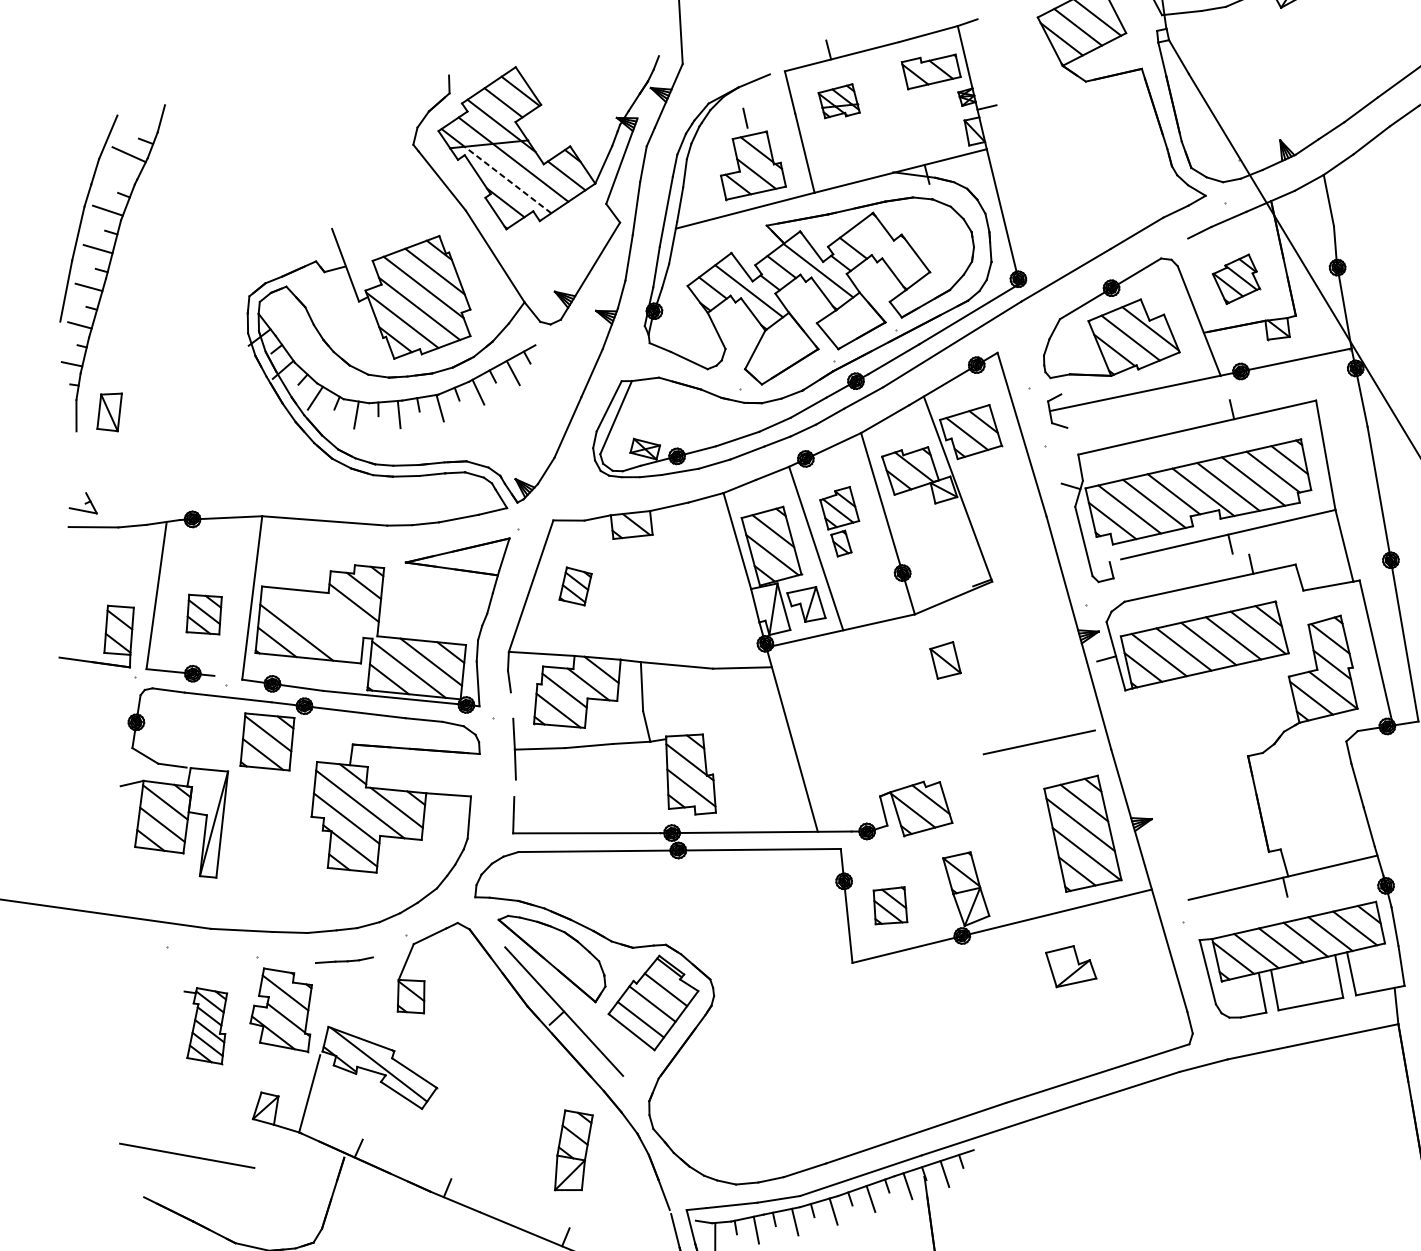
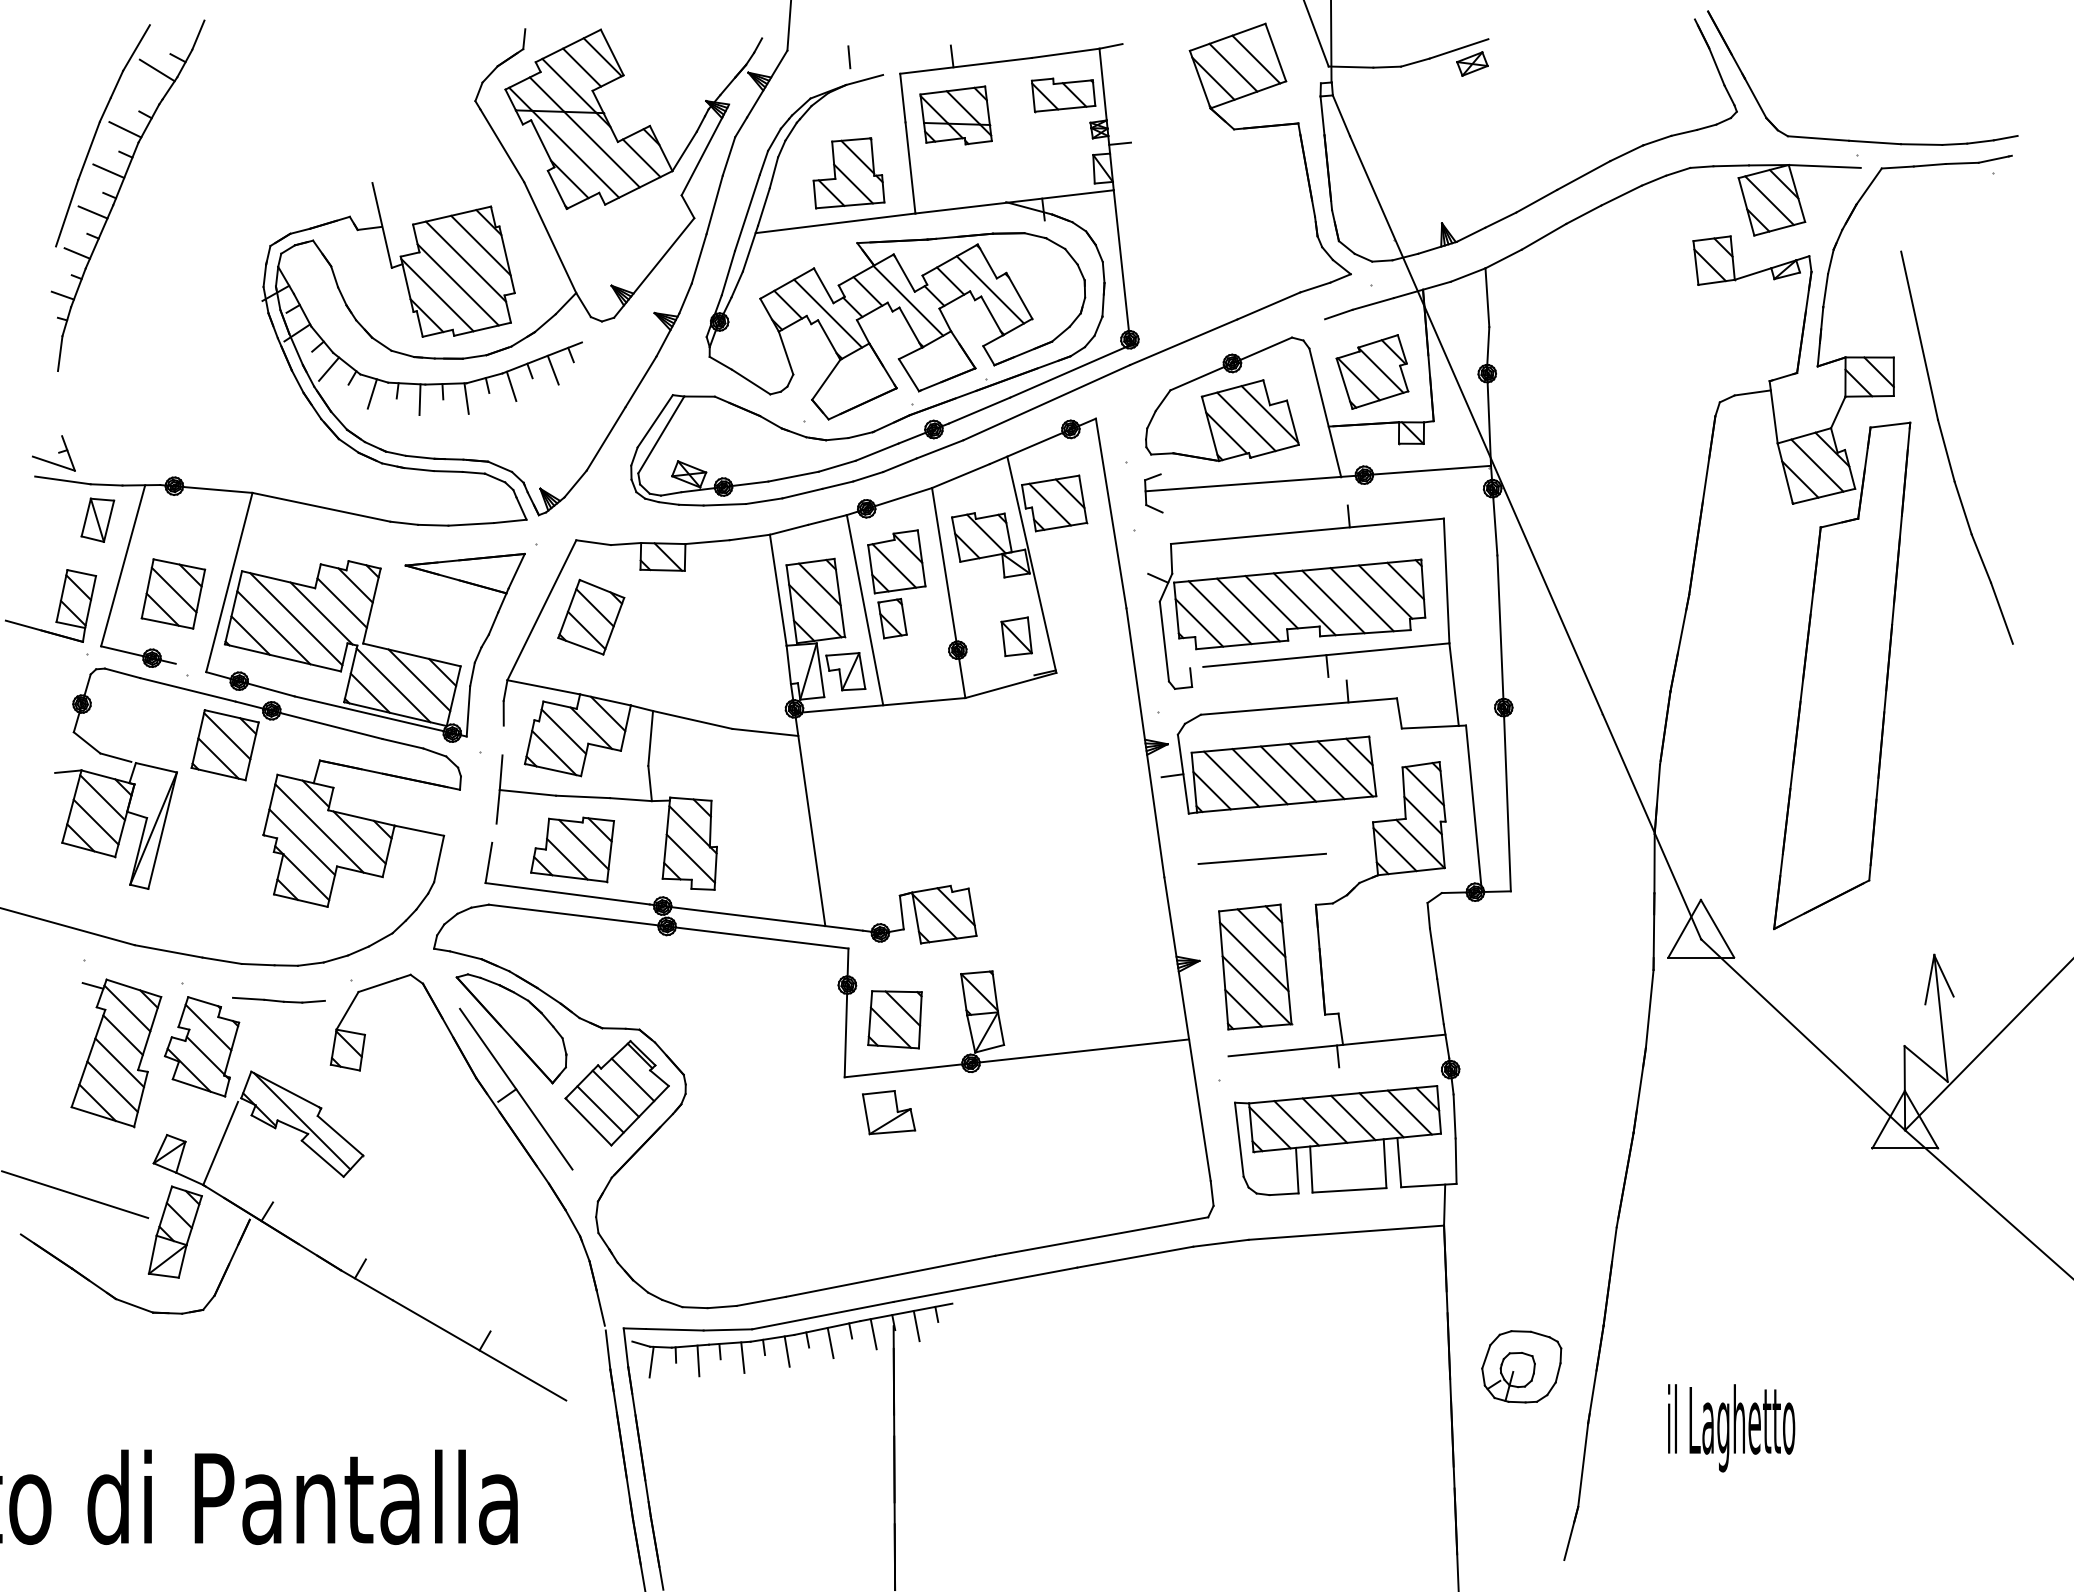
part: (838, 101) -> (955, 115), size x1.67
line: (745, 118) -> (849, 57), moved
line: (507, 179) -> (575, 153), dashed -> solid
line: (889, 251) -> (990, 289), added
part: (1236, 279) -> (1372, 371), size x1.43
part: (109, 412) -> (97, 519), moved
part: (82, 504) -> (53, 453), size x1.43
part: (840, 522) -> (896, 584), size x1.43
part: (575, 585) -> (591, 616), size x1.67
part: (204, 614) -> (173, 593), size x1.43
line: (337, 614) -> (321, 613), added
line: (315, 622) -> (296, 619), added
part: (945, 660) -> (1016, 636), moved
line: (1038, 742) -> (1261, 858), moved
part: (585, 793) -> (572, 849), added
part: (1082, 833) -> (1255, 966), moved
part: (889, 906) -> (894, 1019), size x1.43
part: (344, 960) -> (278, 1000), size x1.43
part: (1071, 965) -> (889, 1112), moved
part: (207, 1026) -> (116, 1053), size x1.67
part: (572, 1149) -> (174, 1231), moved

